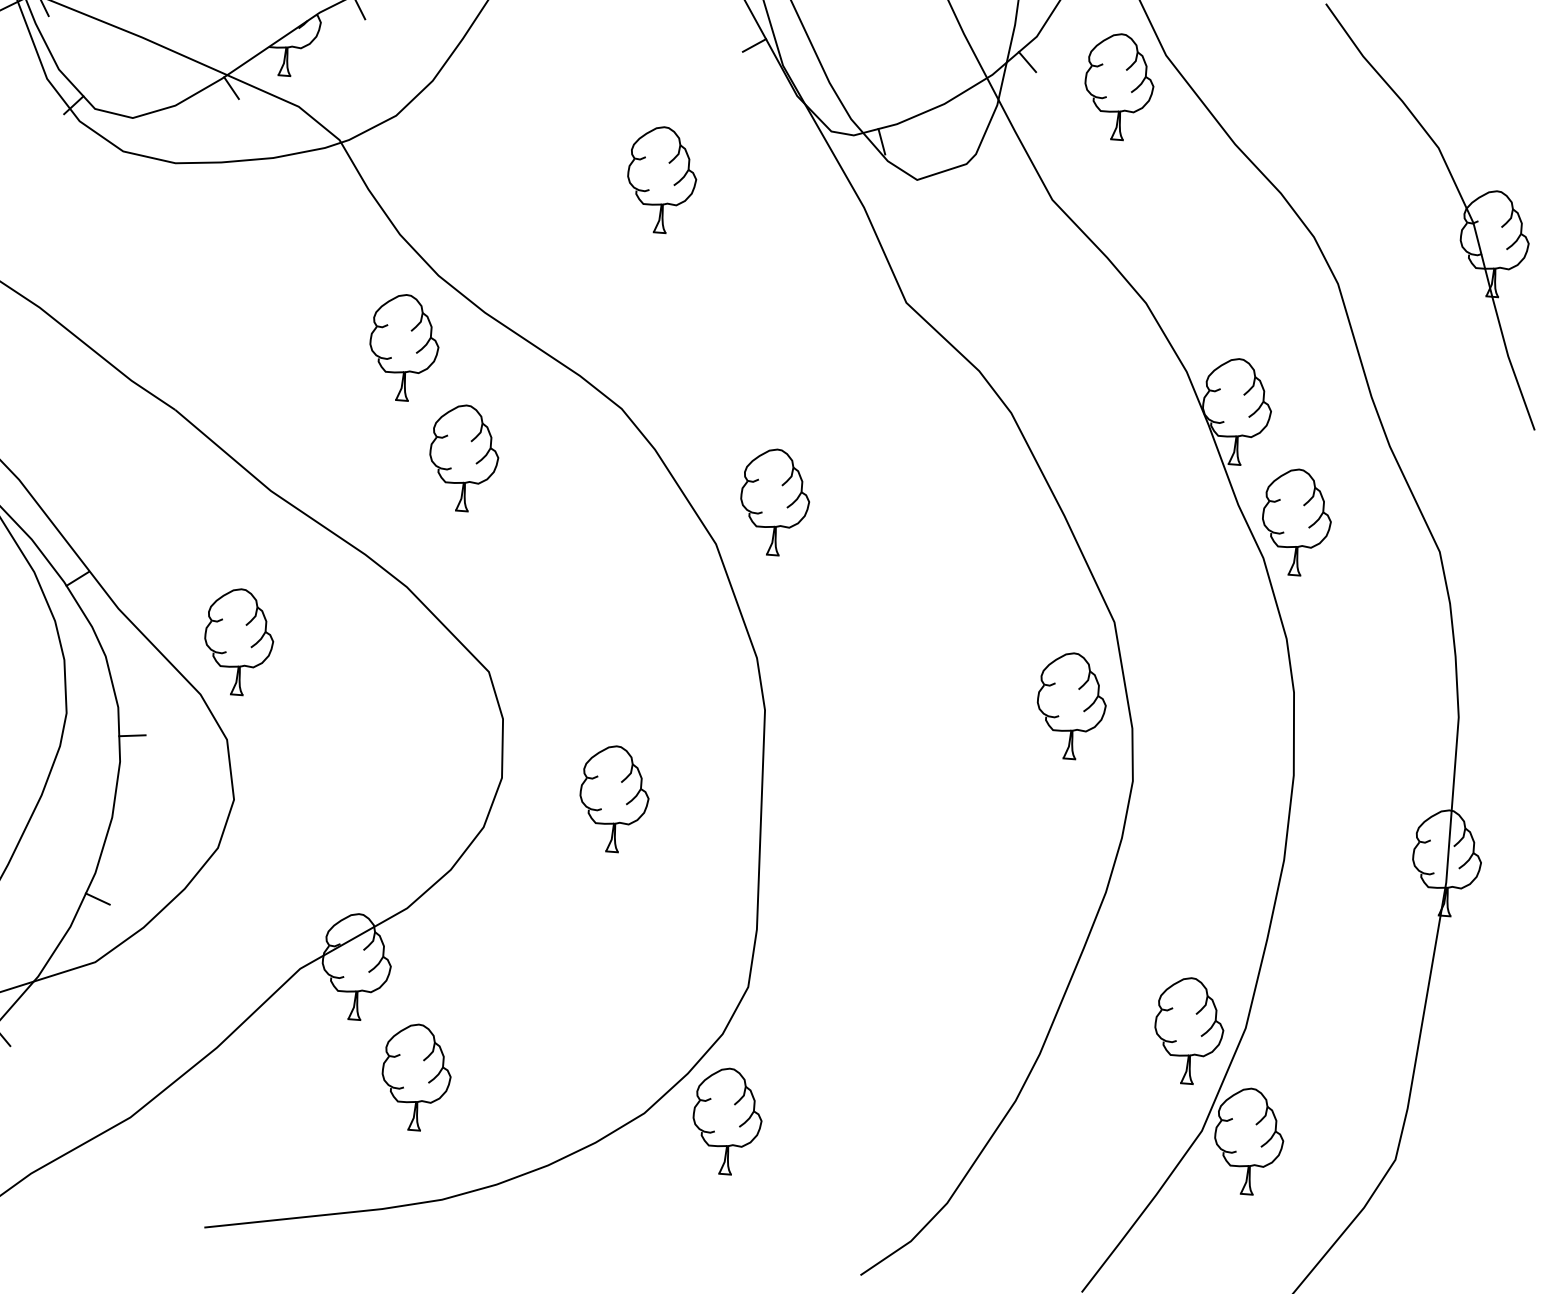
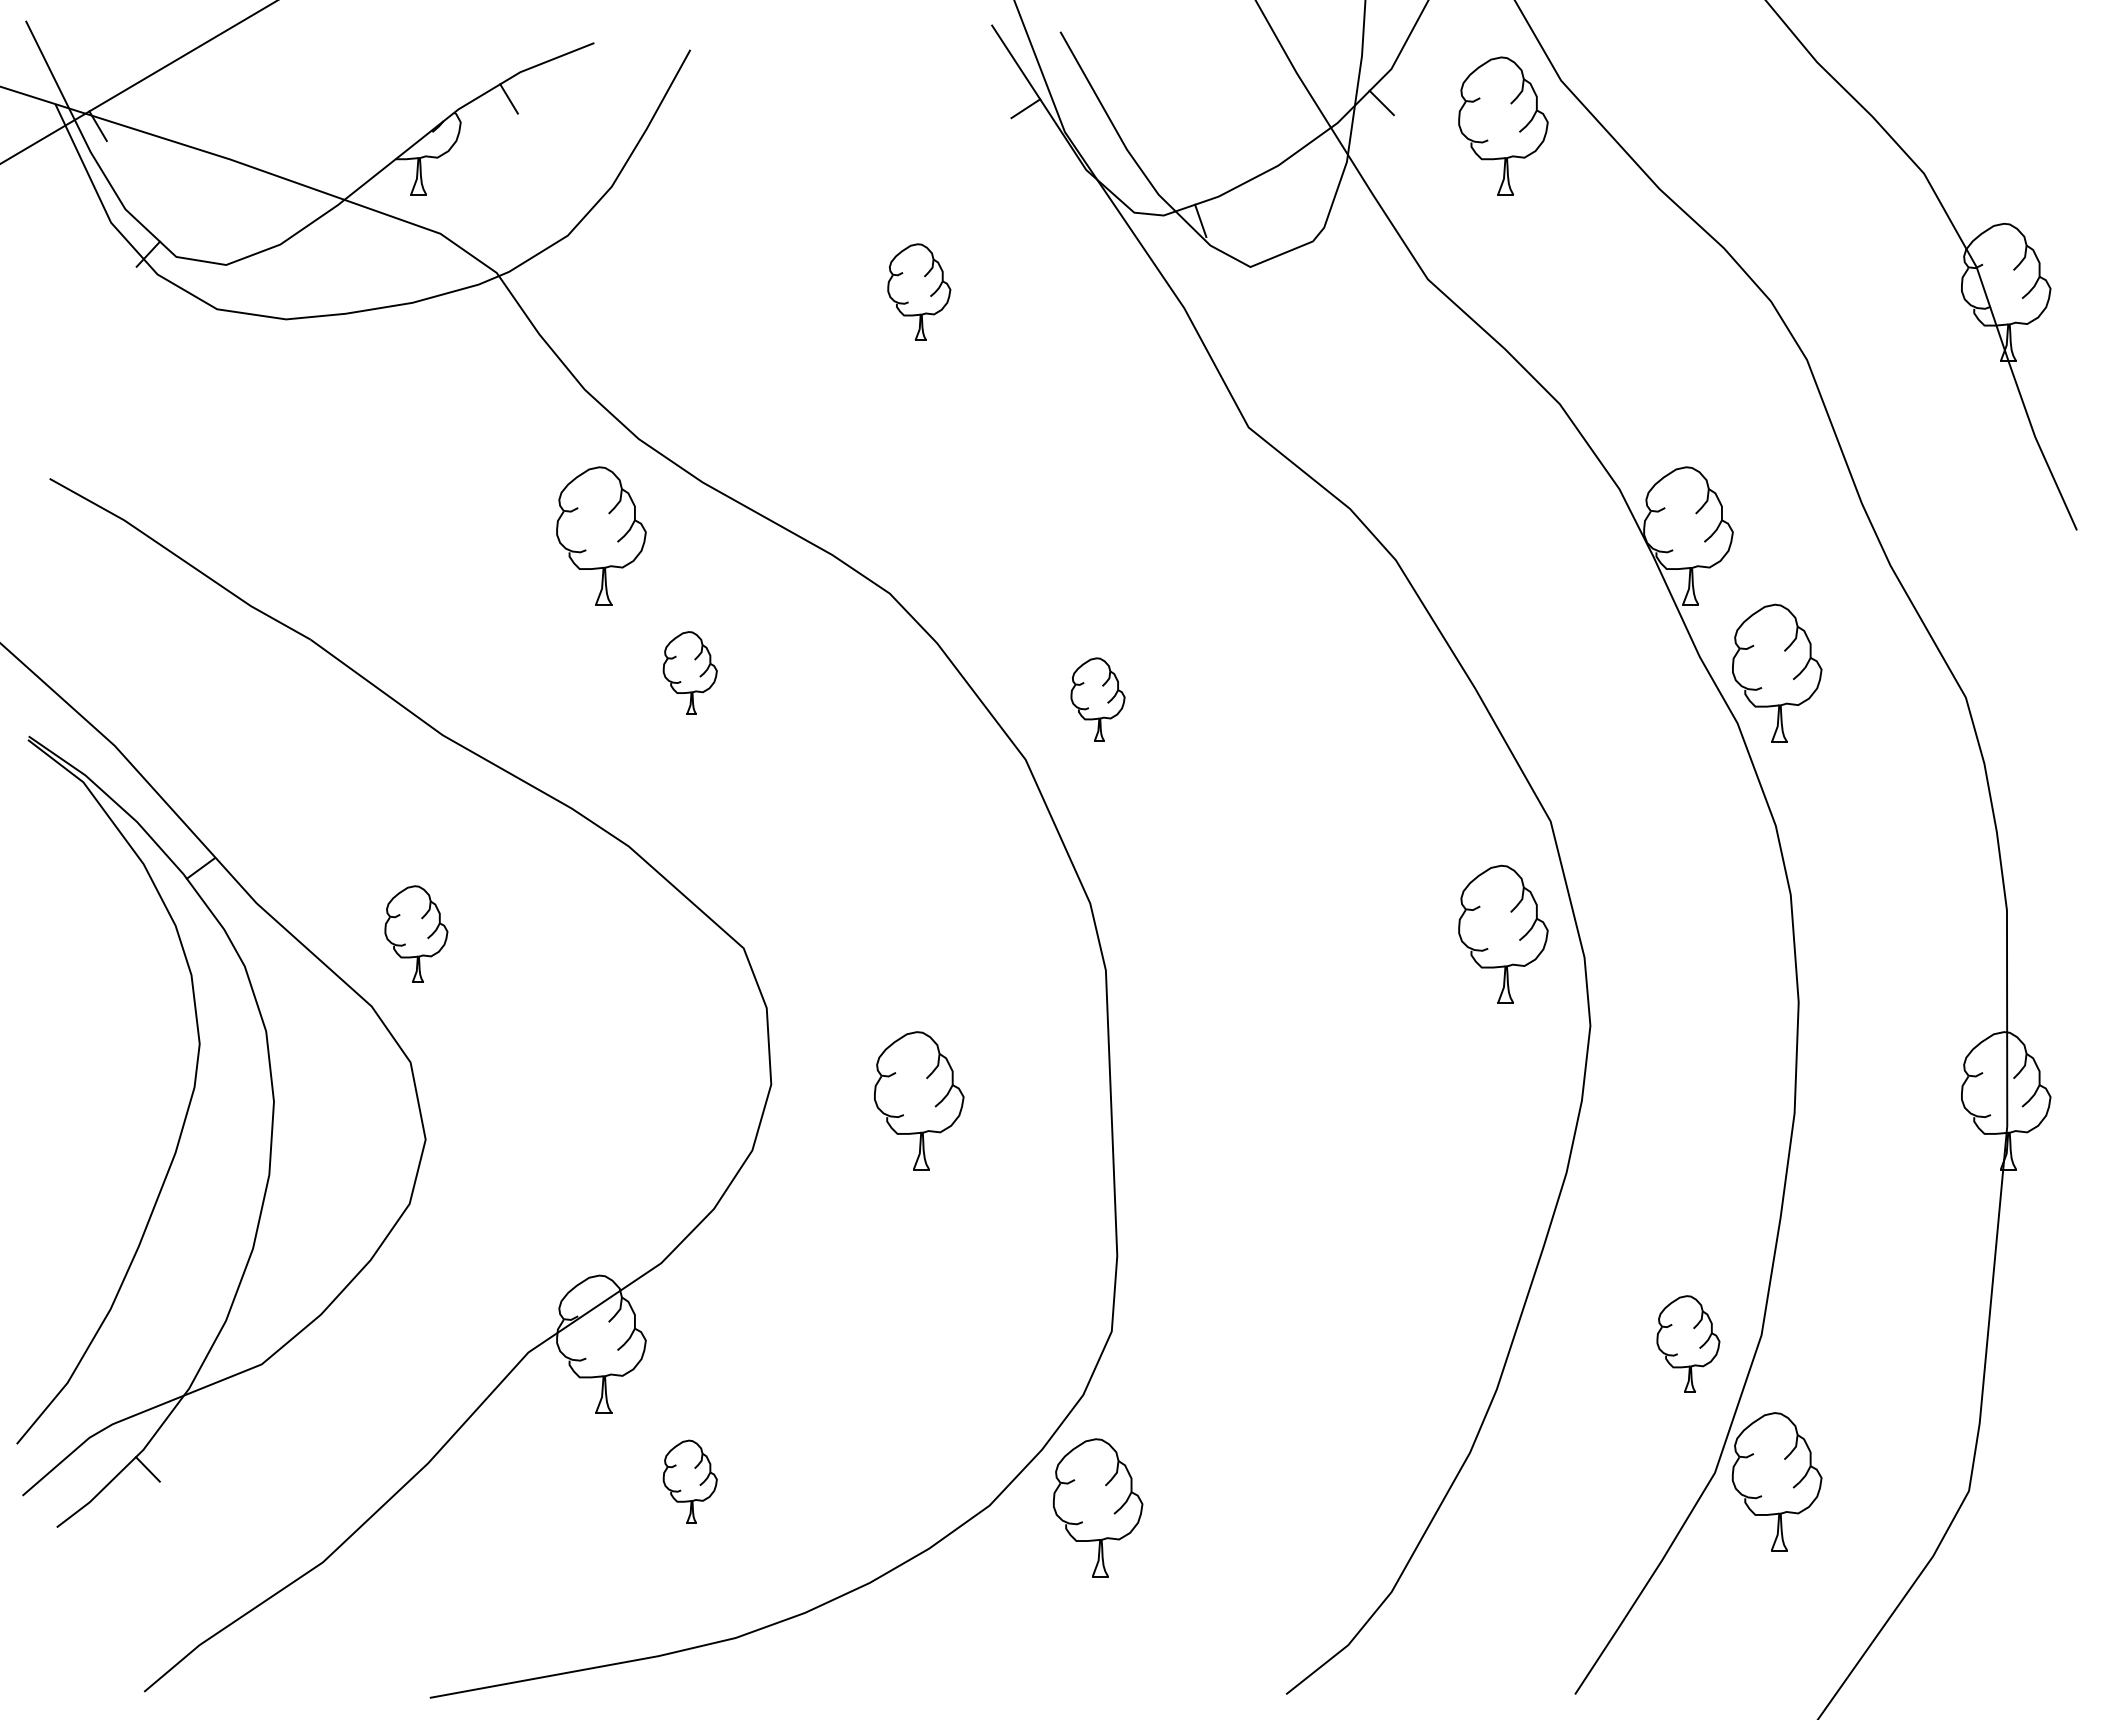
line: (230, 87) -> (350, 215), removed
part: (662, 179) -> (919, 291), size x0.7
part: (464, 457) -> (690, 672), size x0.6
part: (774, 502) -> (1097, 699), size x0.6
part: (239, 641) -> (416, 933), size x0.7
line: (132, 735) -> (287, 1066), removed
line: (97, 899) -> (258, 1282), removed
part: (1189, 1030) -> (1688, 1343), size x0.7
part: (416, 1077) -> (690, 1481), size x0.6

